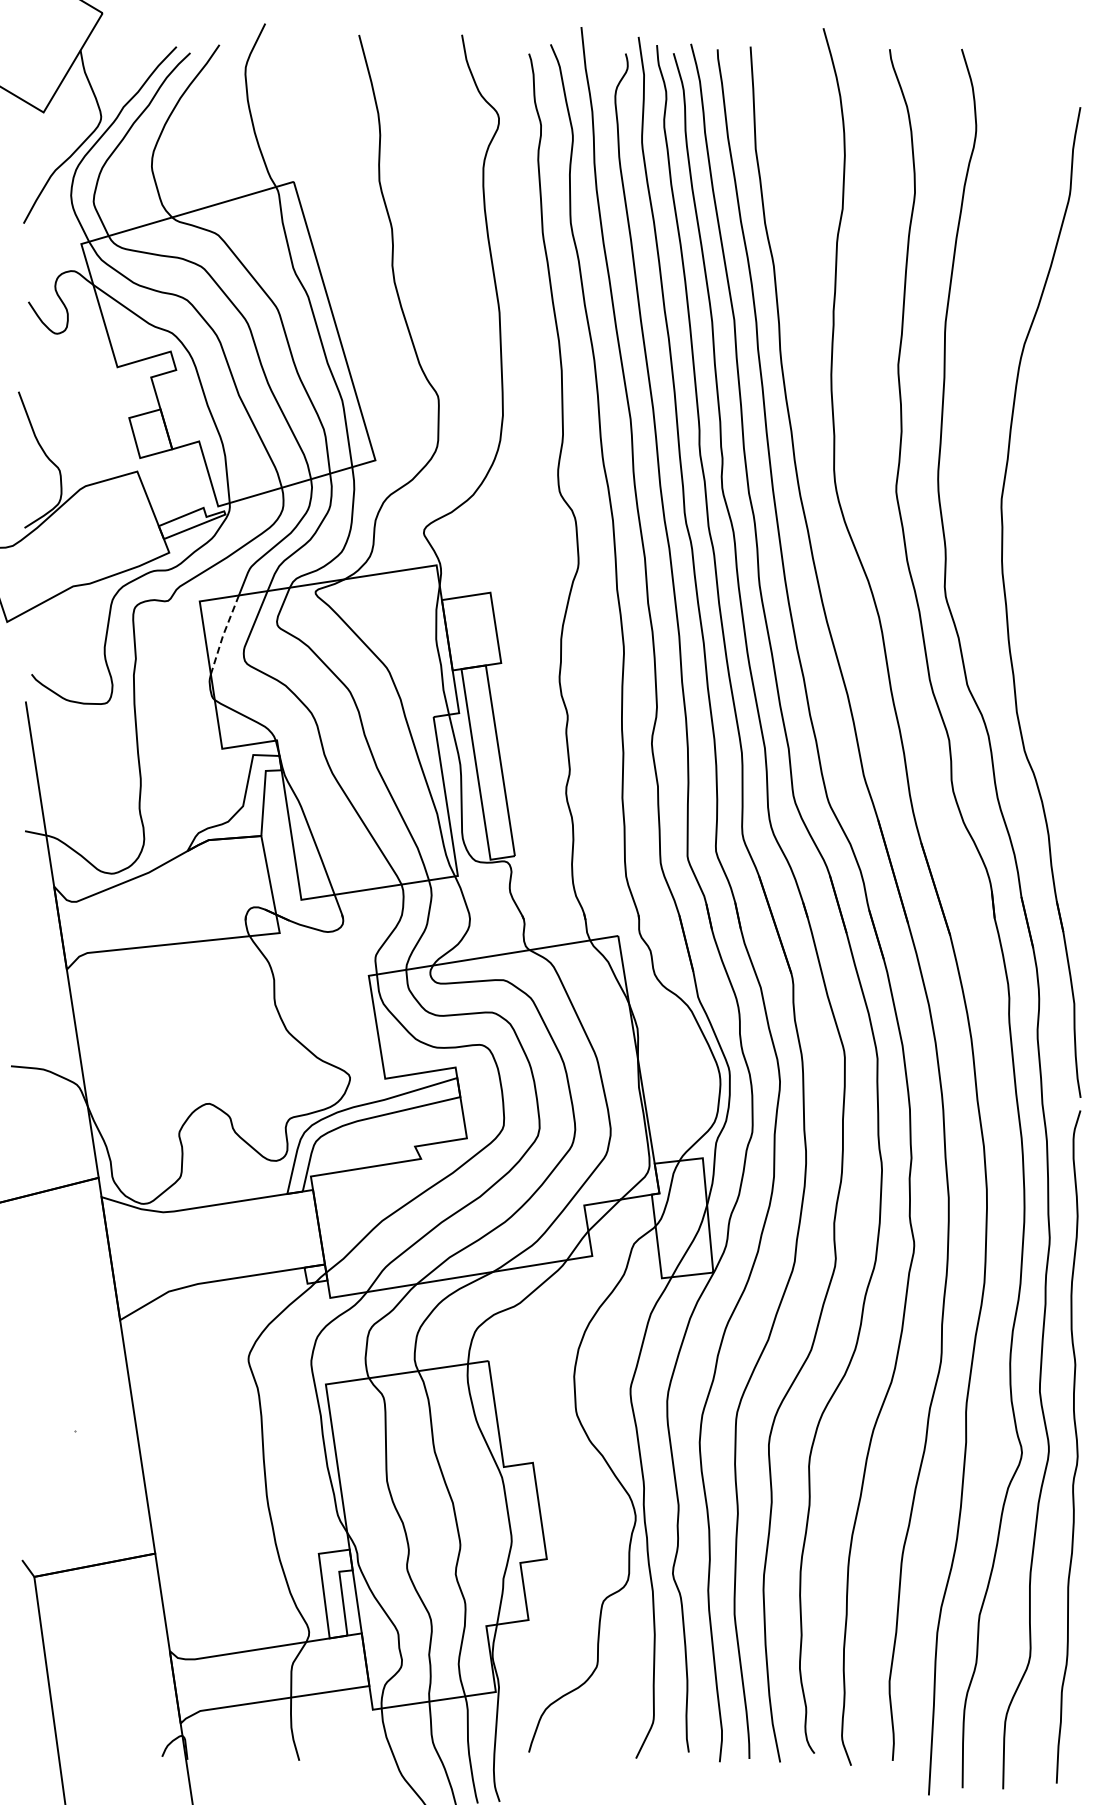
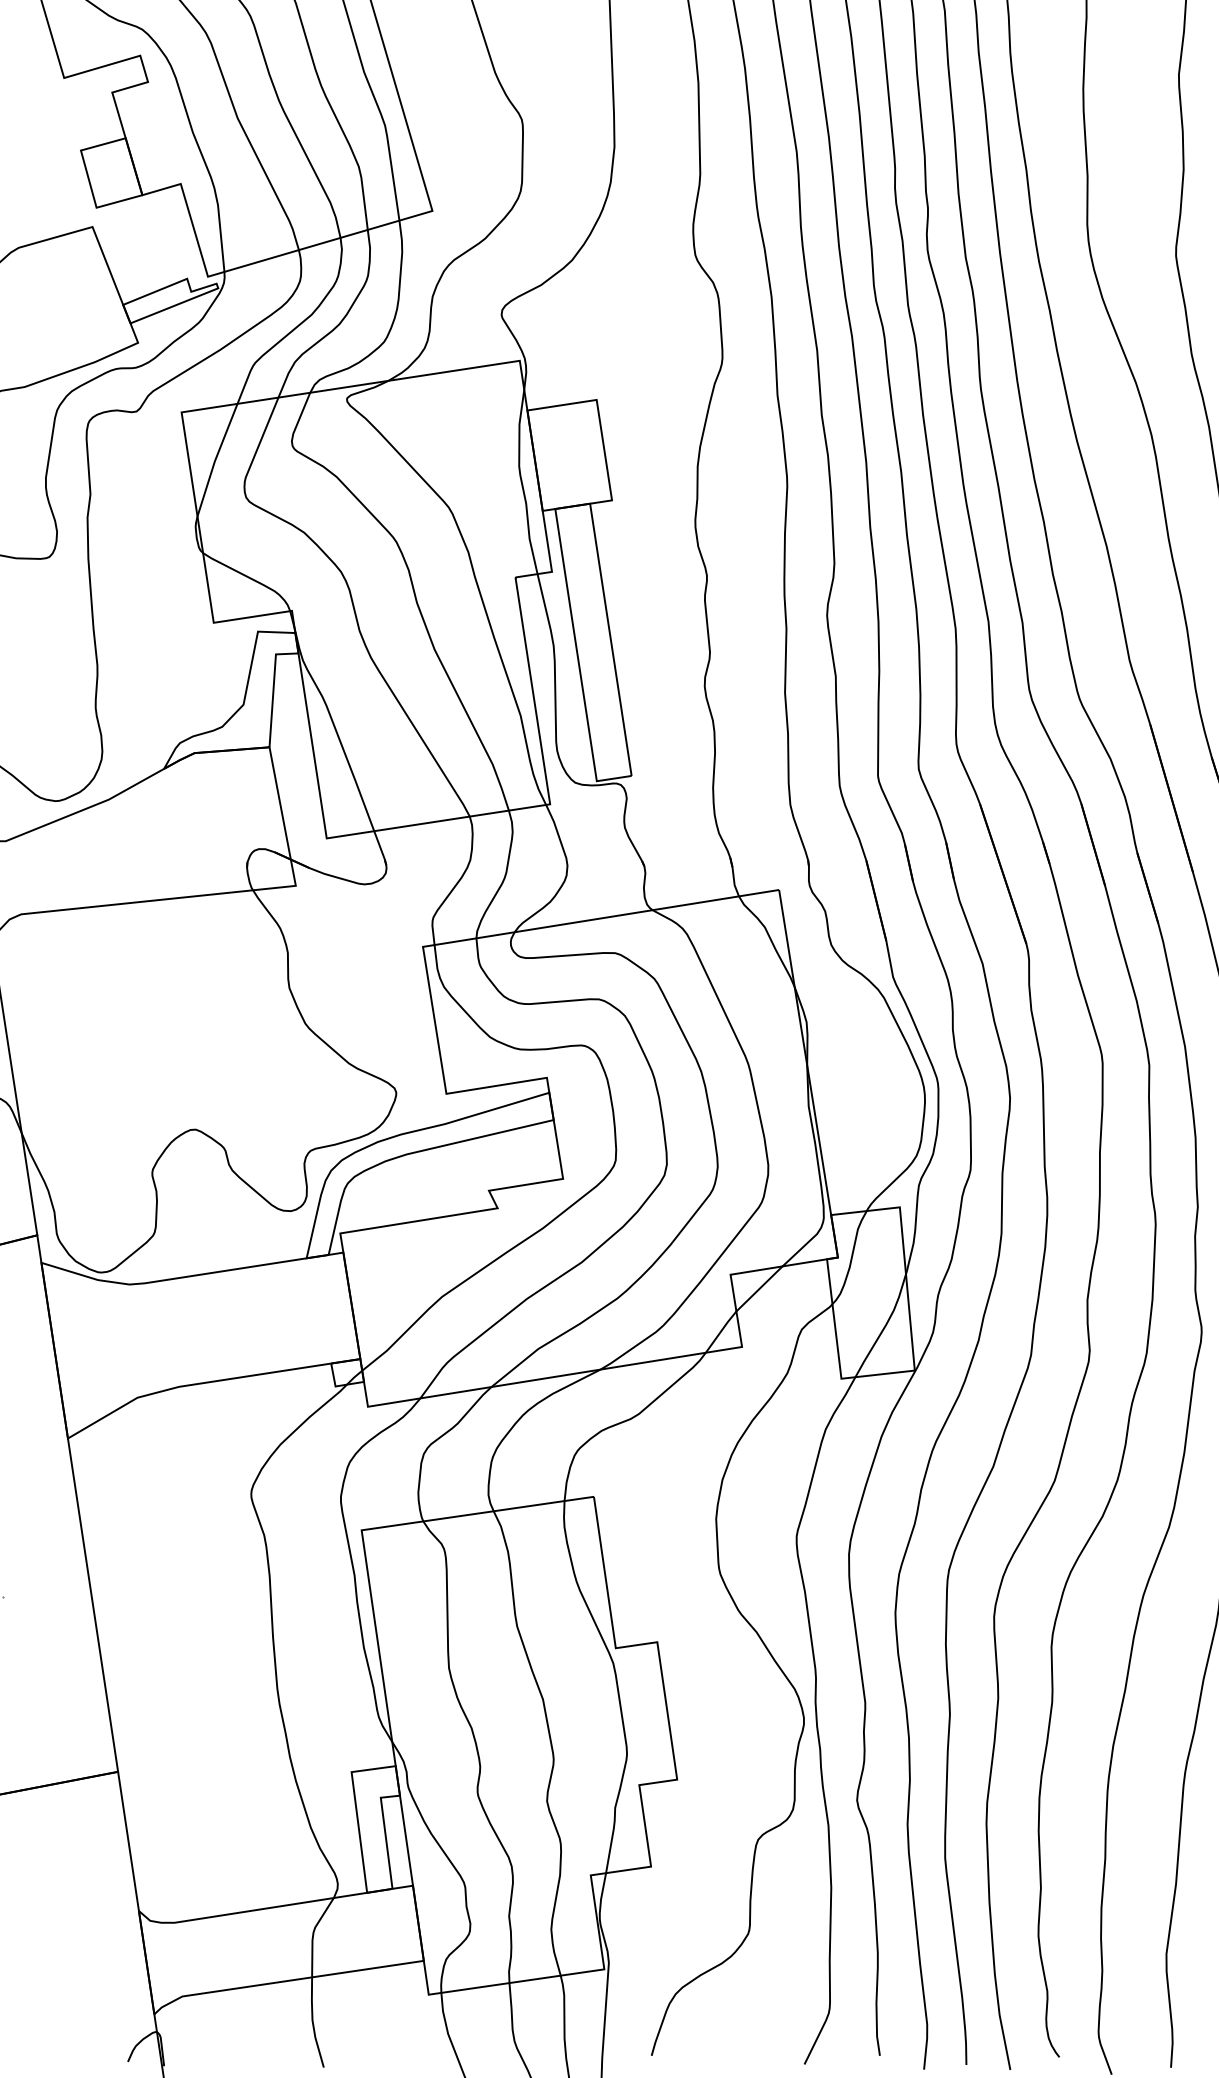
line: (223, 634) -> (215, 459), dashed -> solid

